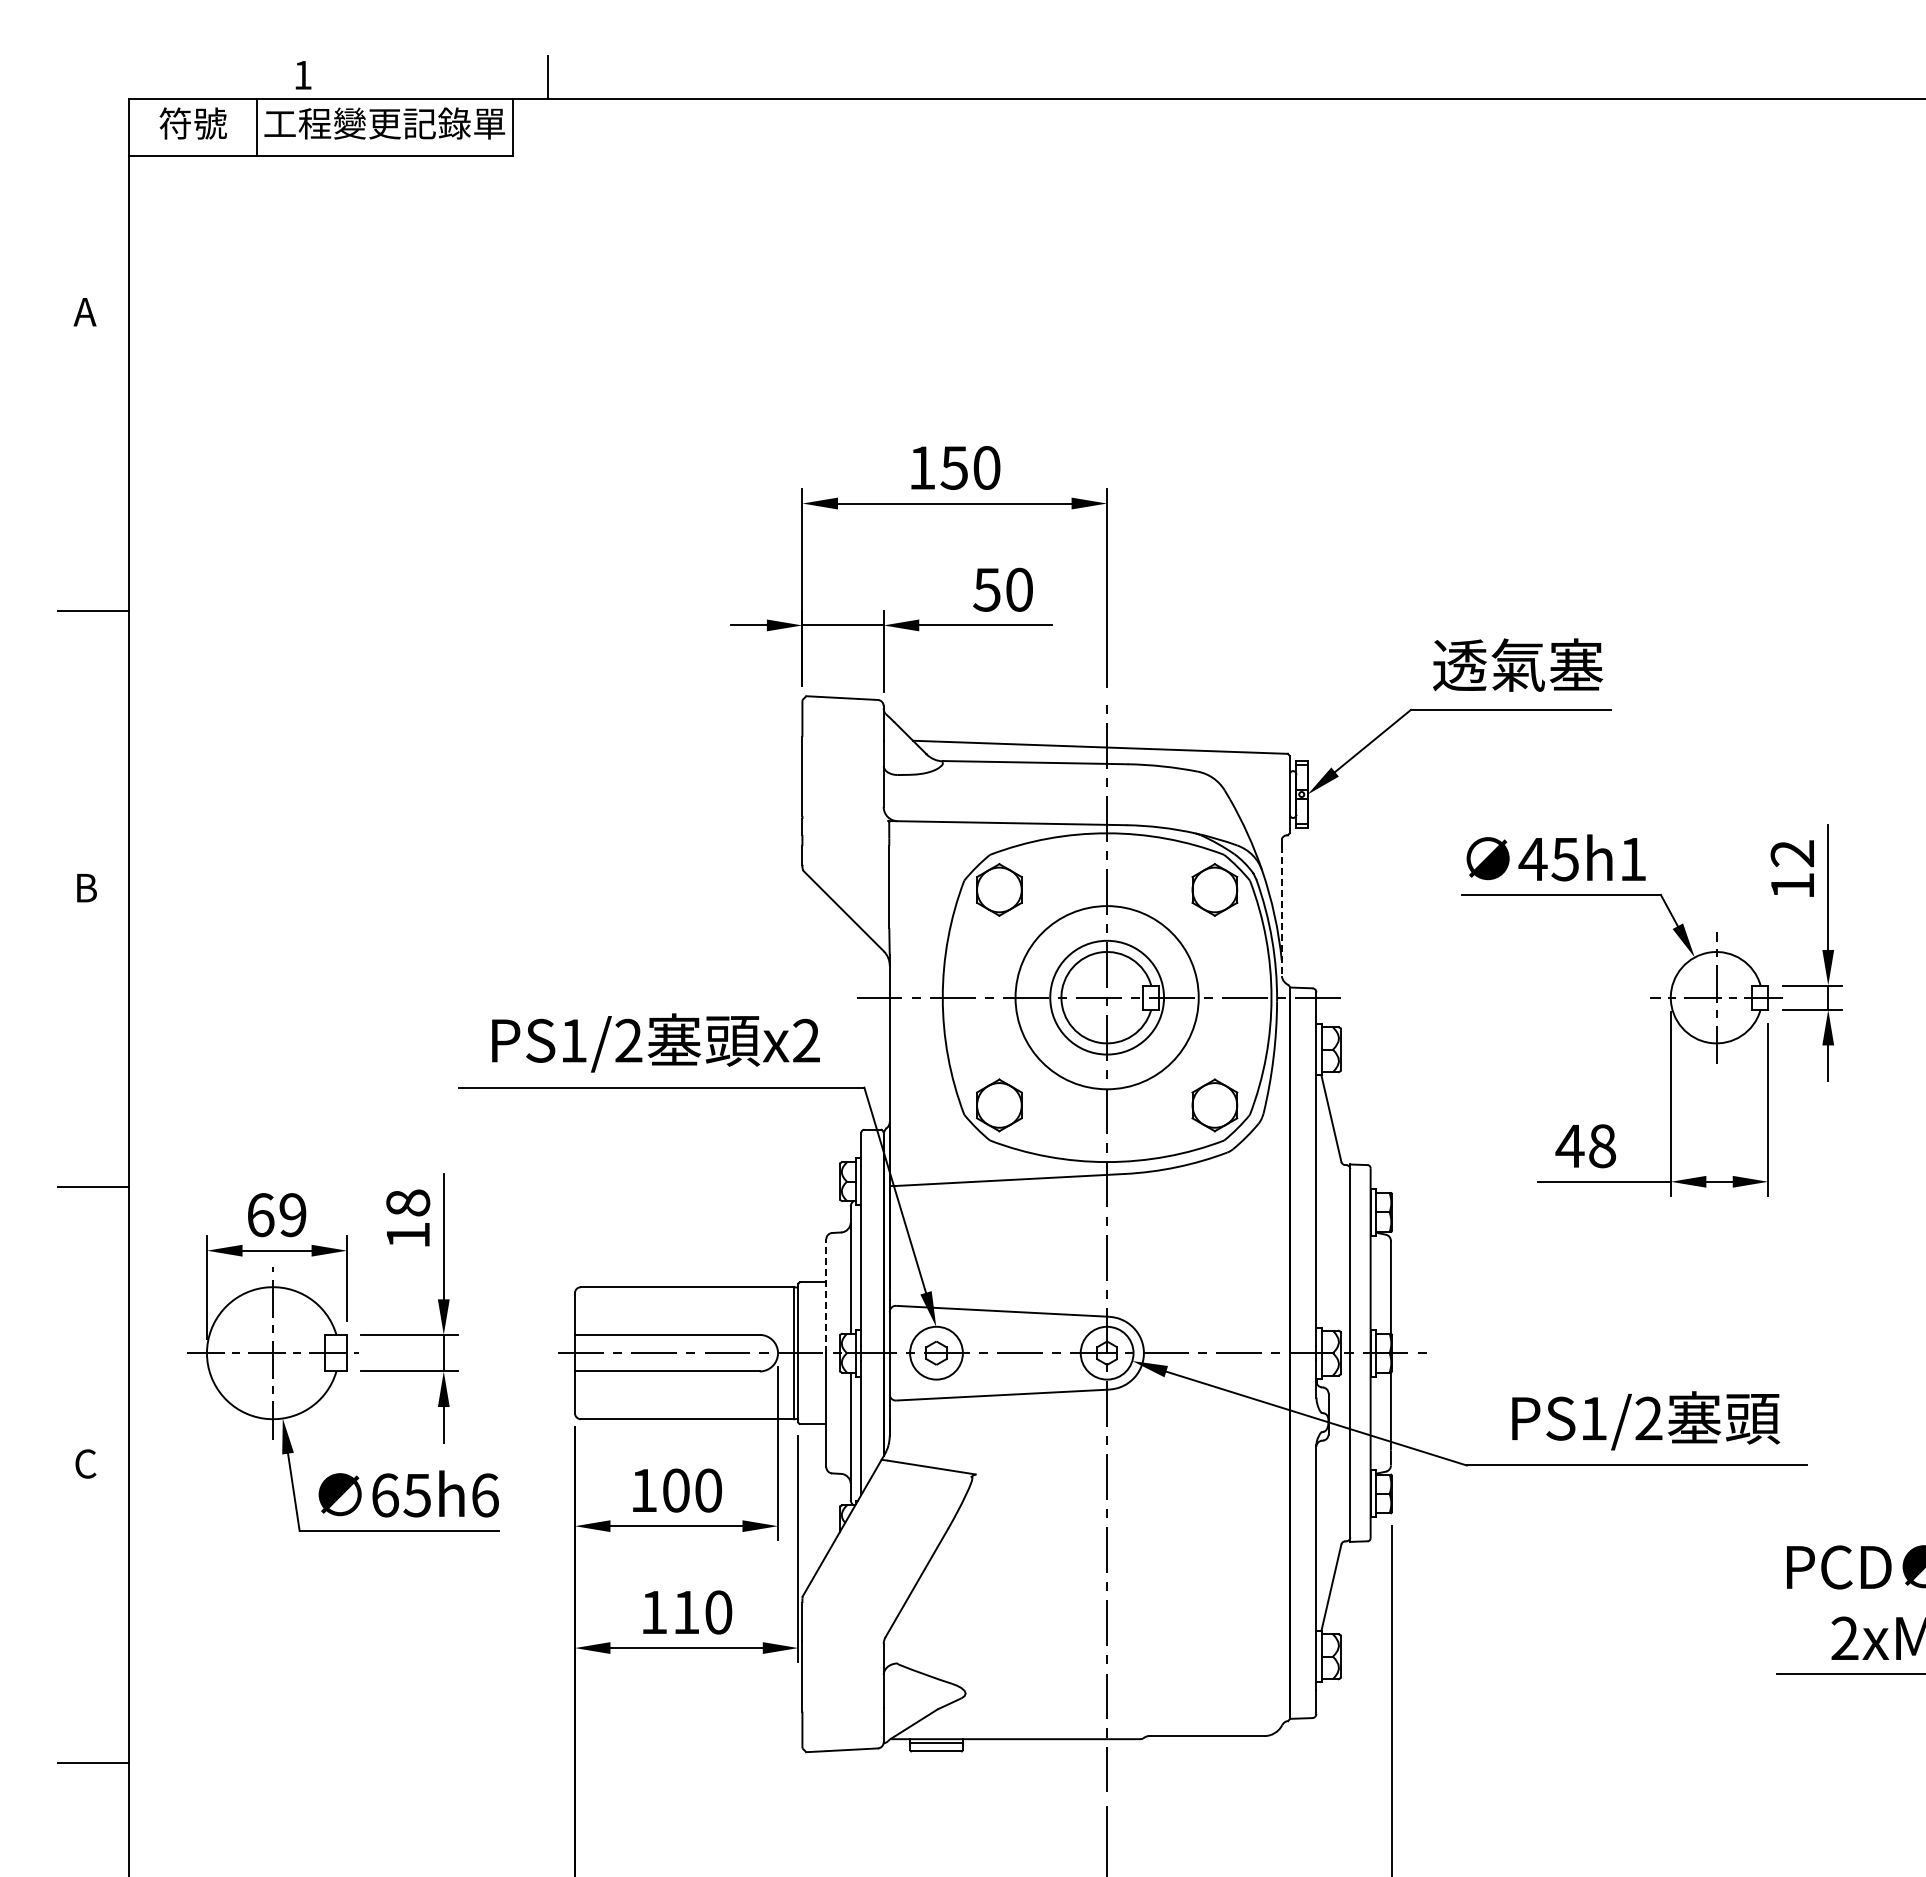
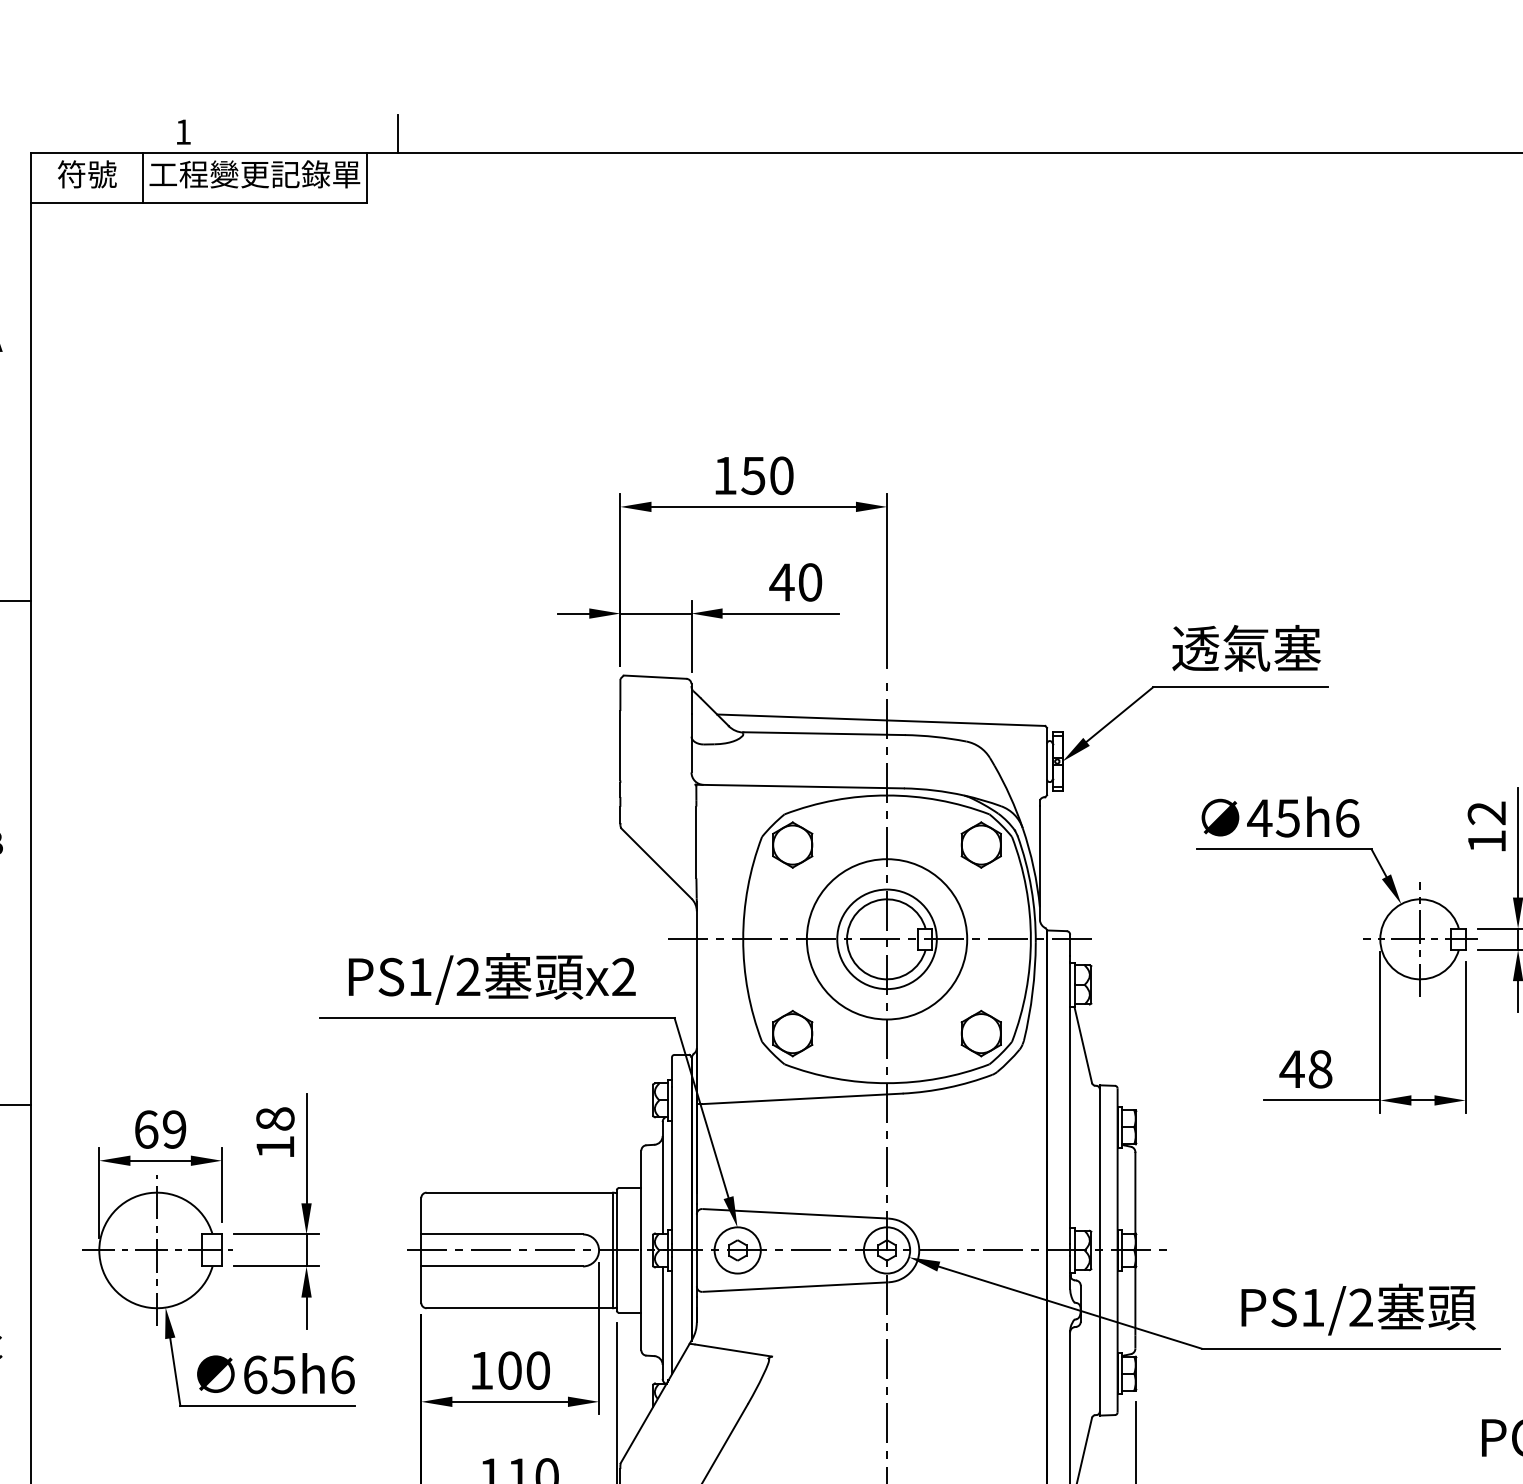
text: (986, 589) -> (781, 582), 50 -> 40
text: (1633, 859) -> (1347, 818), 45h1 -> 45h6
line: (1281, 911) -> (1039, 863), dashed -> solid
line: (826, 1295) -> (641, 1199), dashed -> solid

